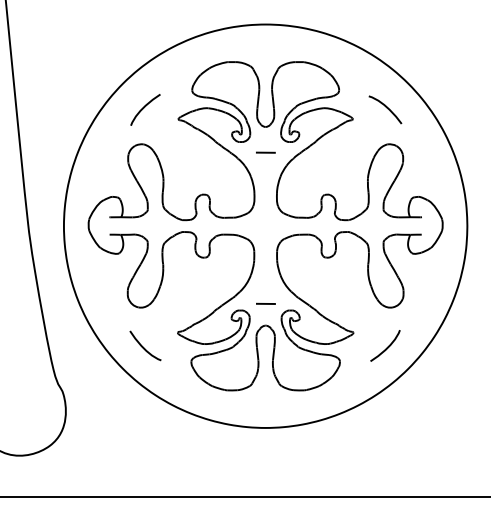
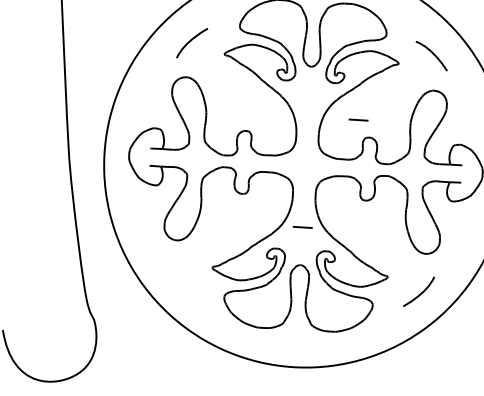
line: (265, 152) -> (358, 119), moved
line: (265, 303) -> (302, 227), moved
curve: (143, 346) -> (177, 279), removed

